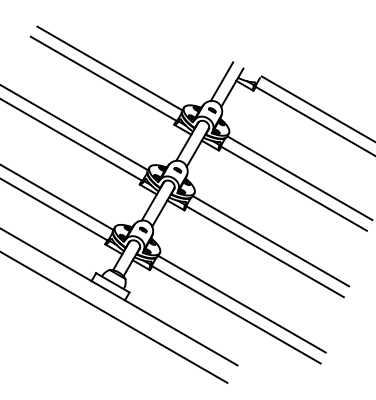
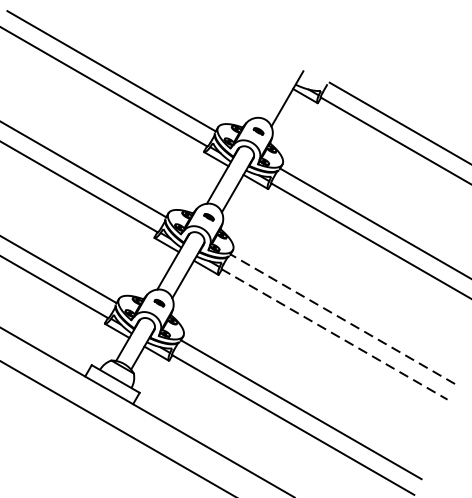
line: (221, 81) -> (271, 89), removed
line: (270, 240) -> (342, 318), solid -> dashed
line: (265, 251) -> (334, 334), solid -> dashed

